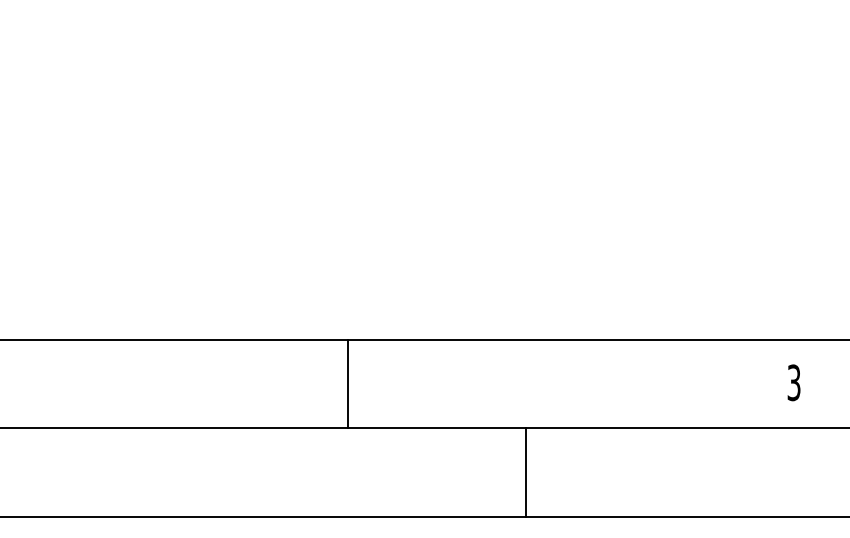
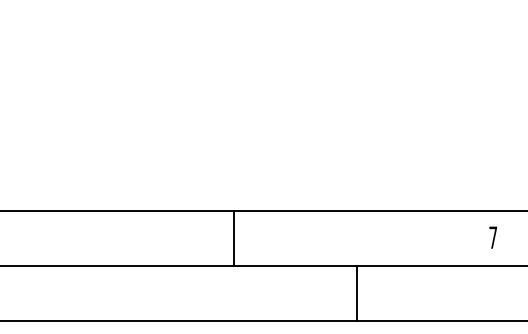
text: (794, 382) -> (493, 237), 3 -> 7
line: (348, 384) -> (234, 238), moved
line: (525, 472) -> (356, 293), moved

